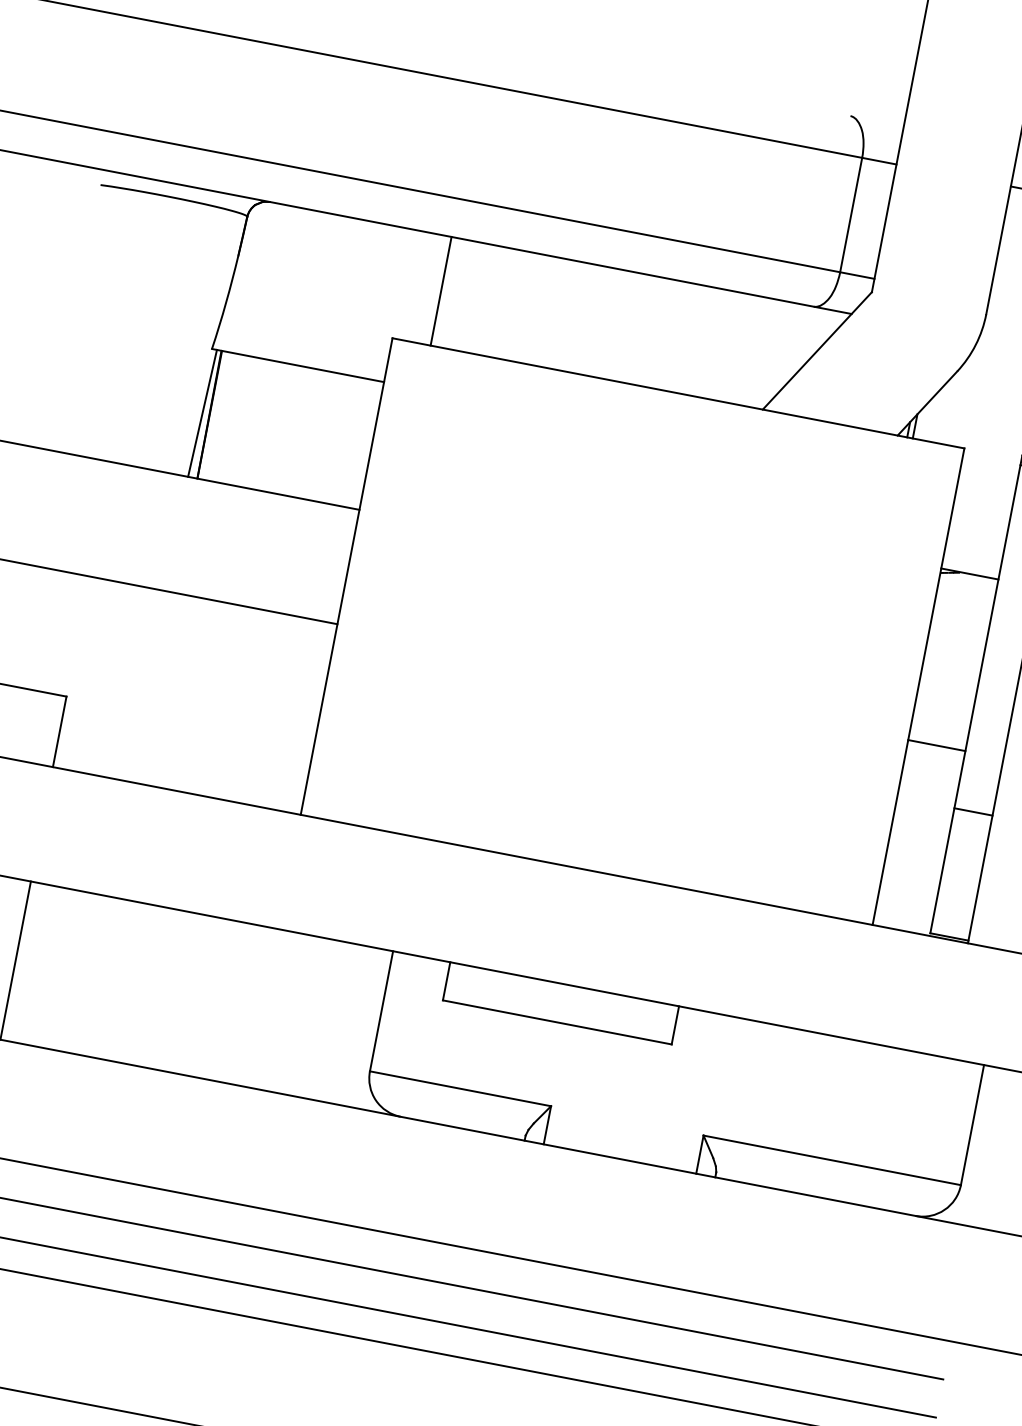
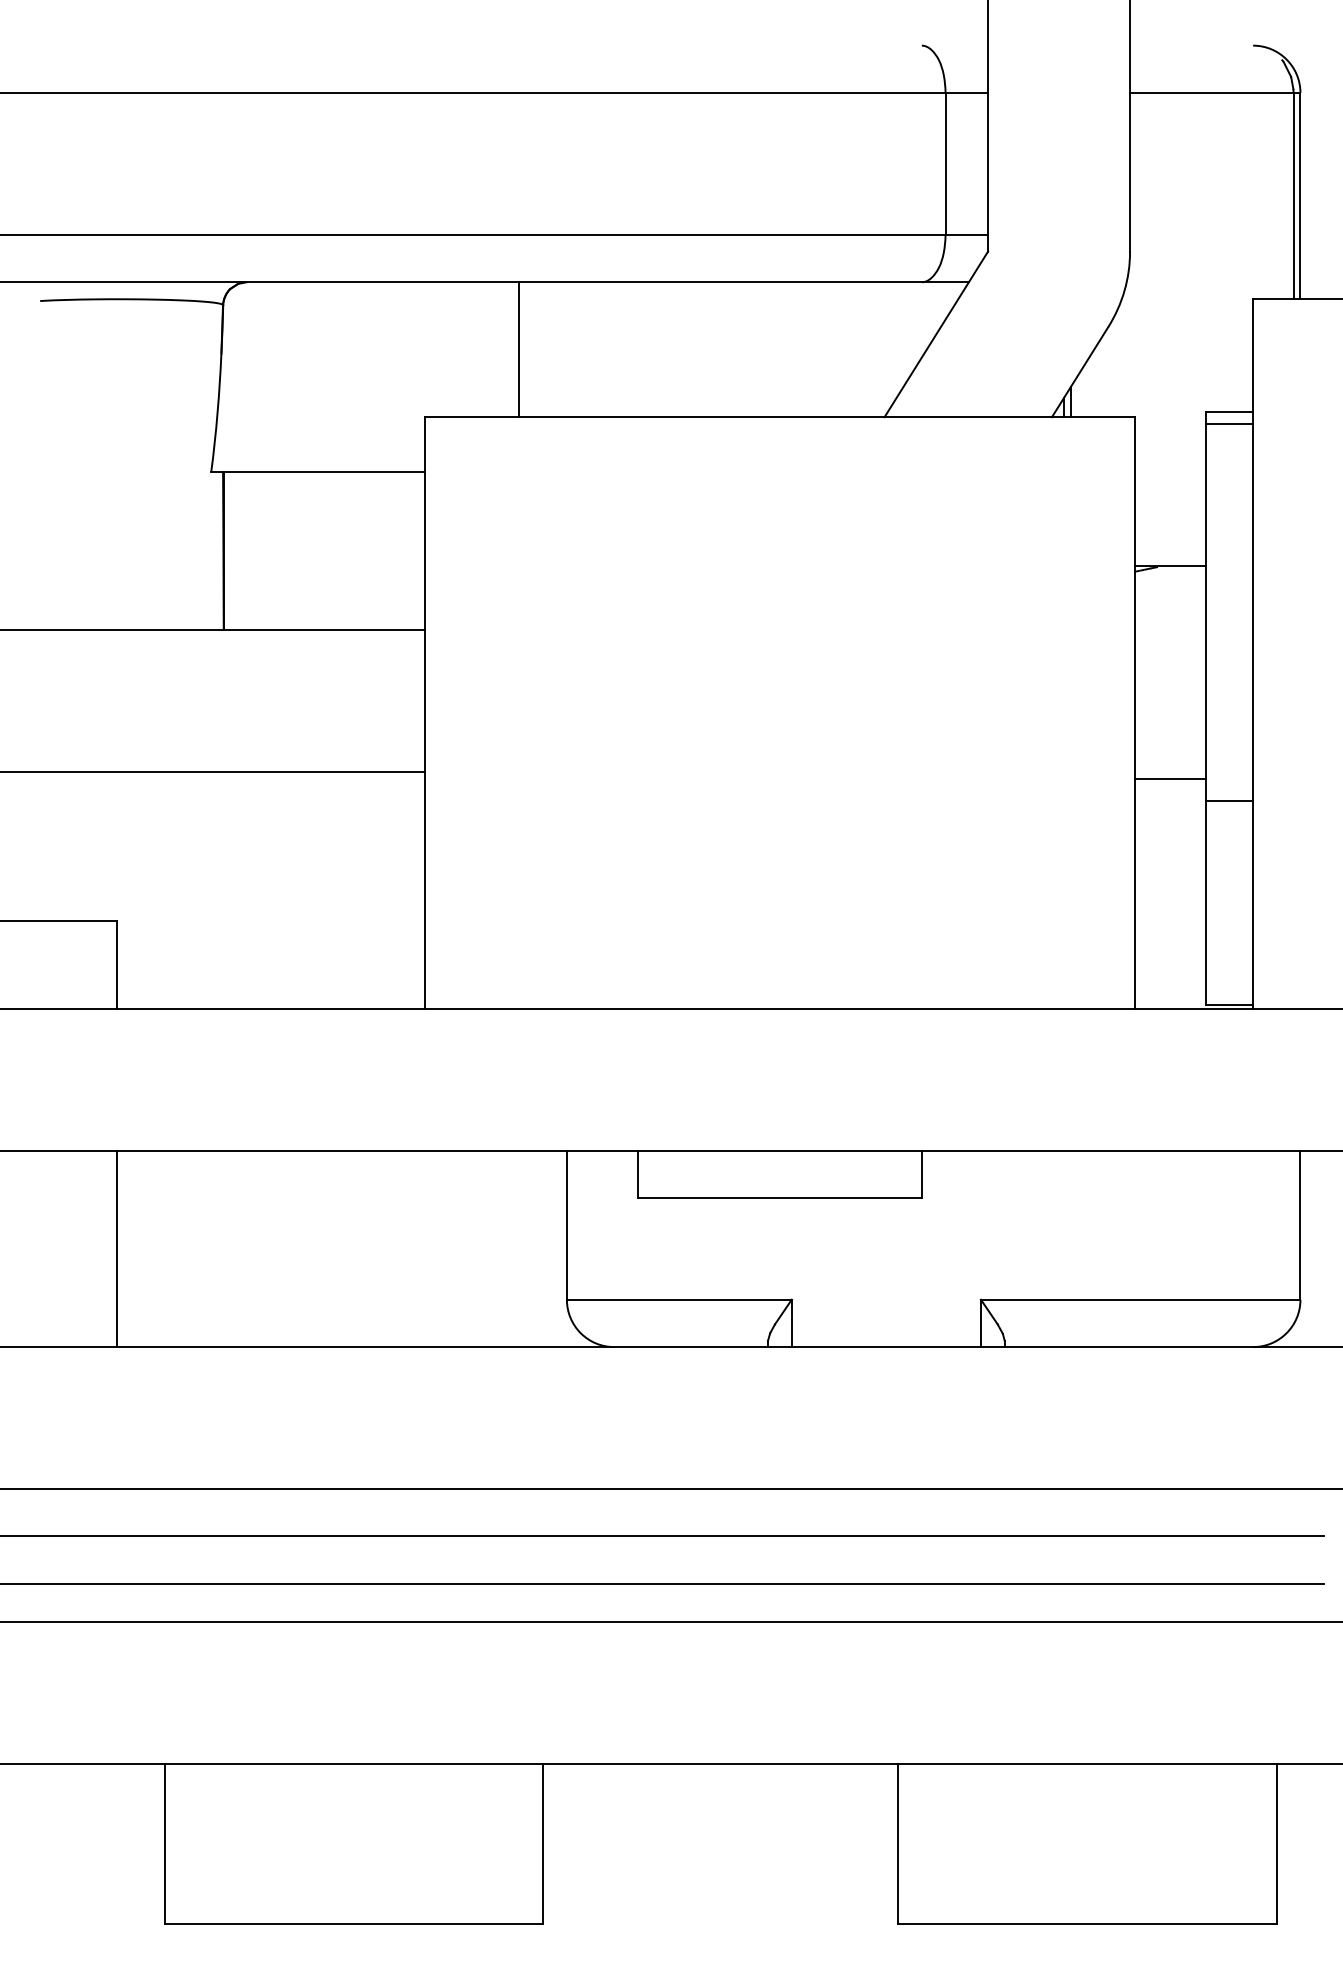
line: (441, 291) -> (519, 349), moved
line: (202, 413) -> (214, 550), removed
line: (973, 812) -> (1229, 801), moved

